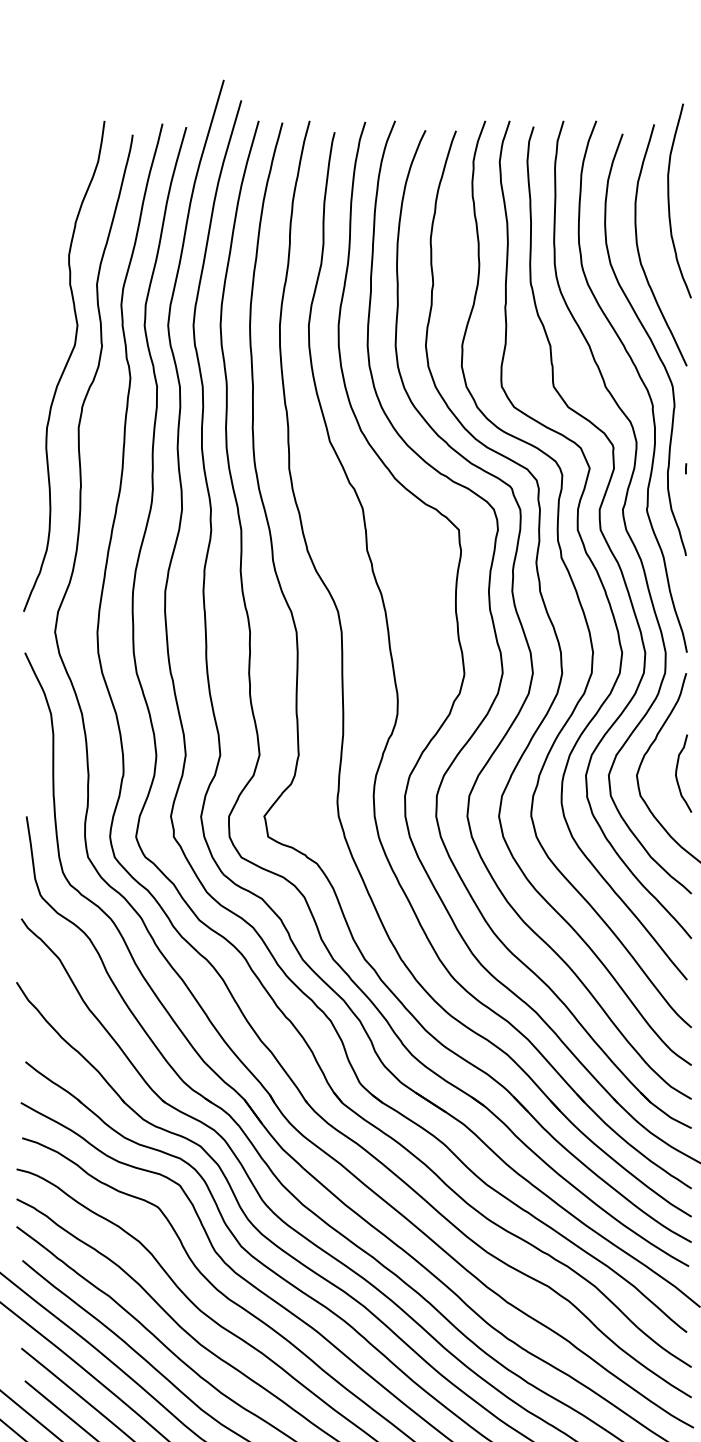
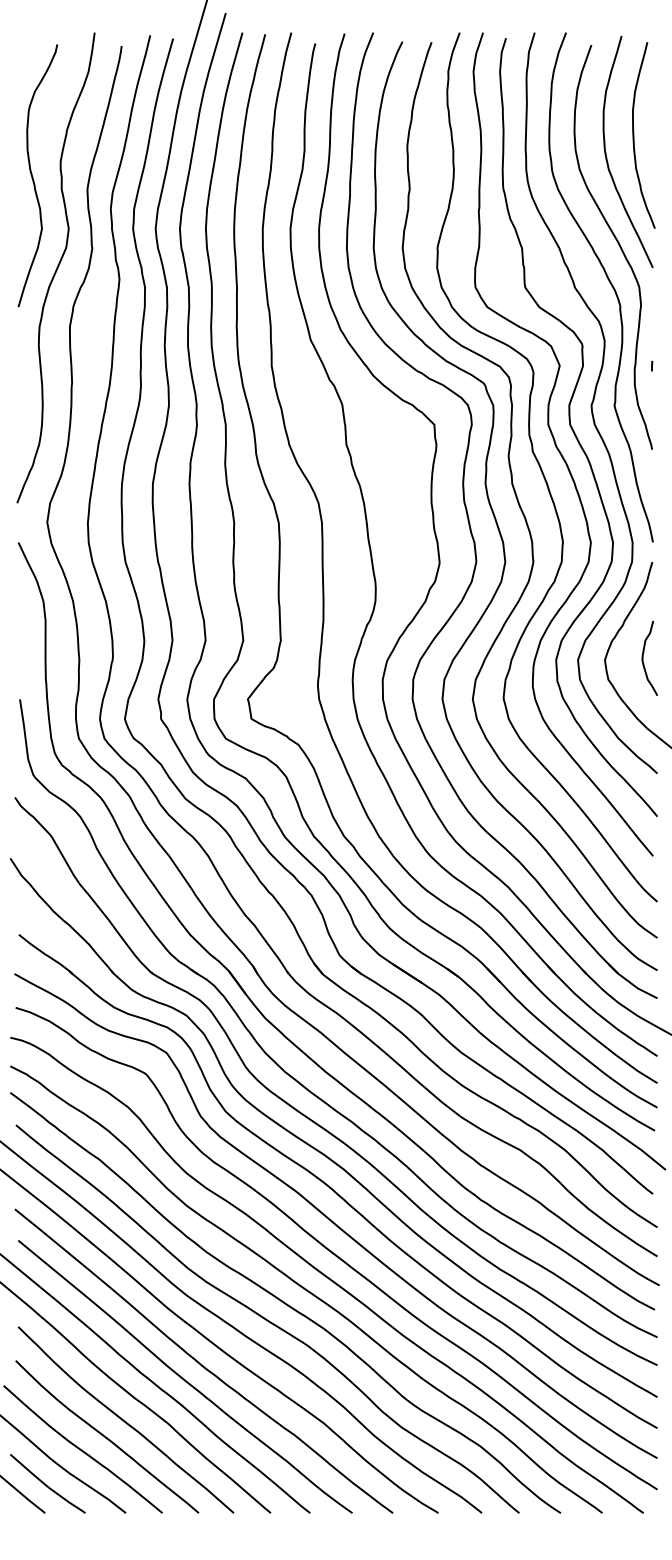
curve: (669, 201) -> (634, 135), moved
curve: (40, 270) -> (33, 176), added

